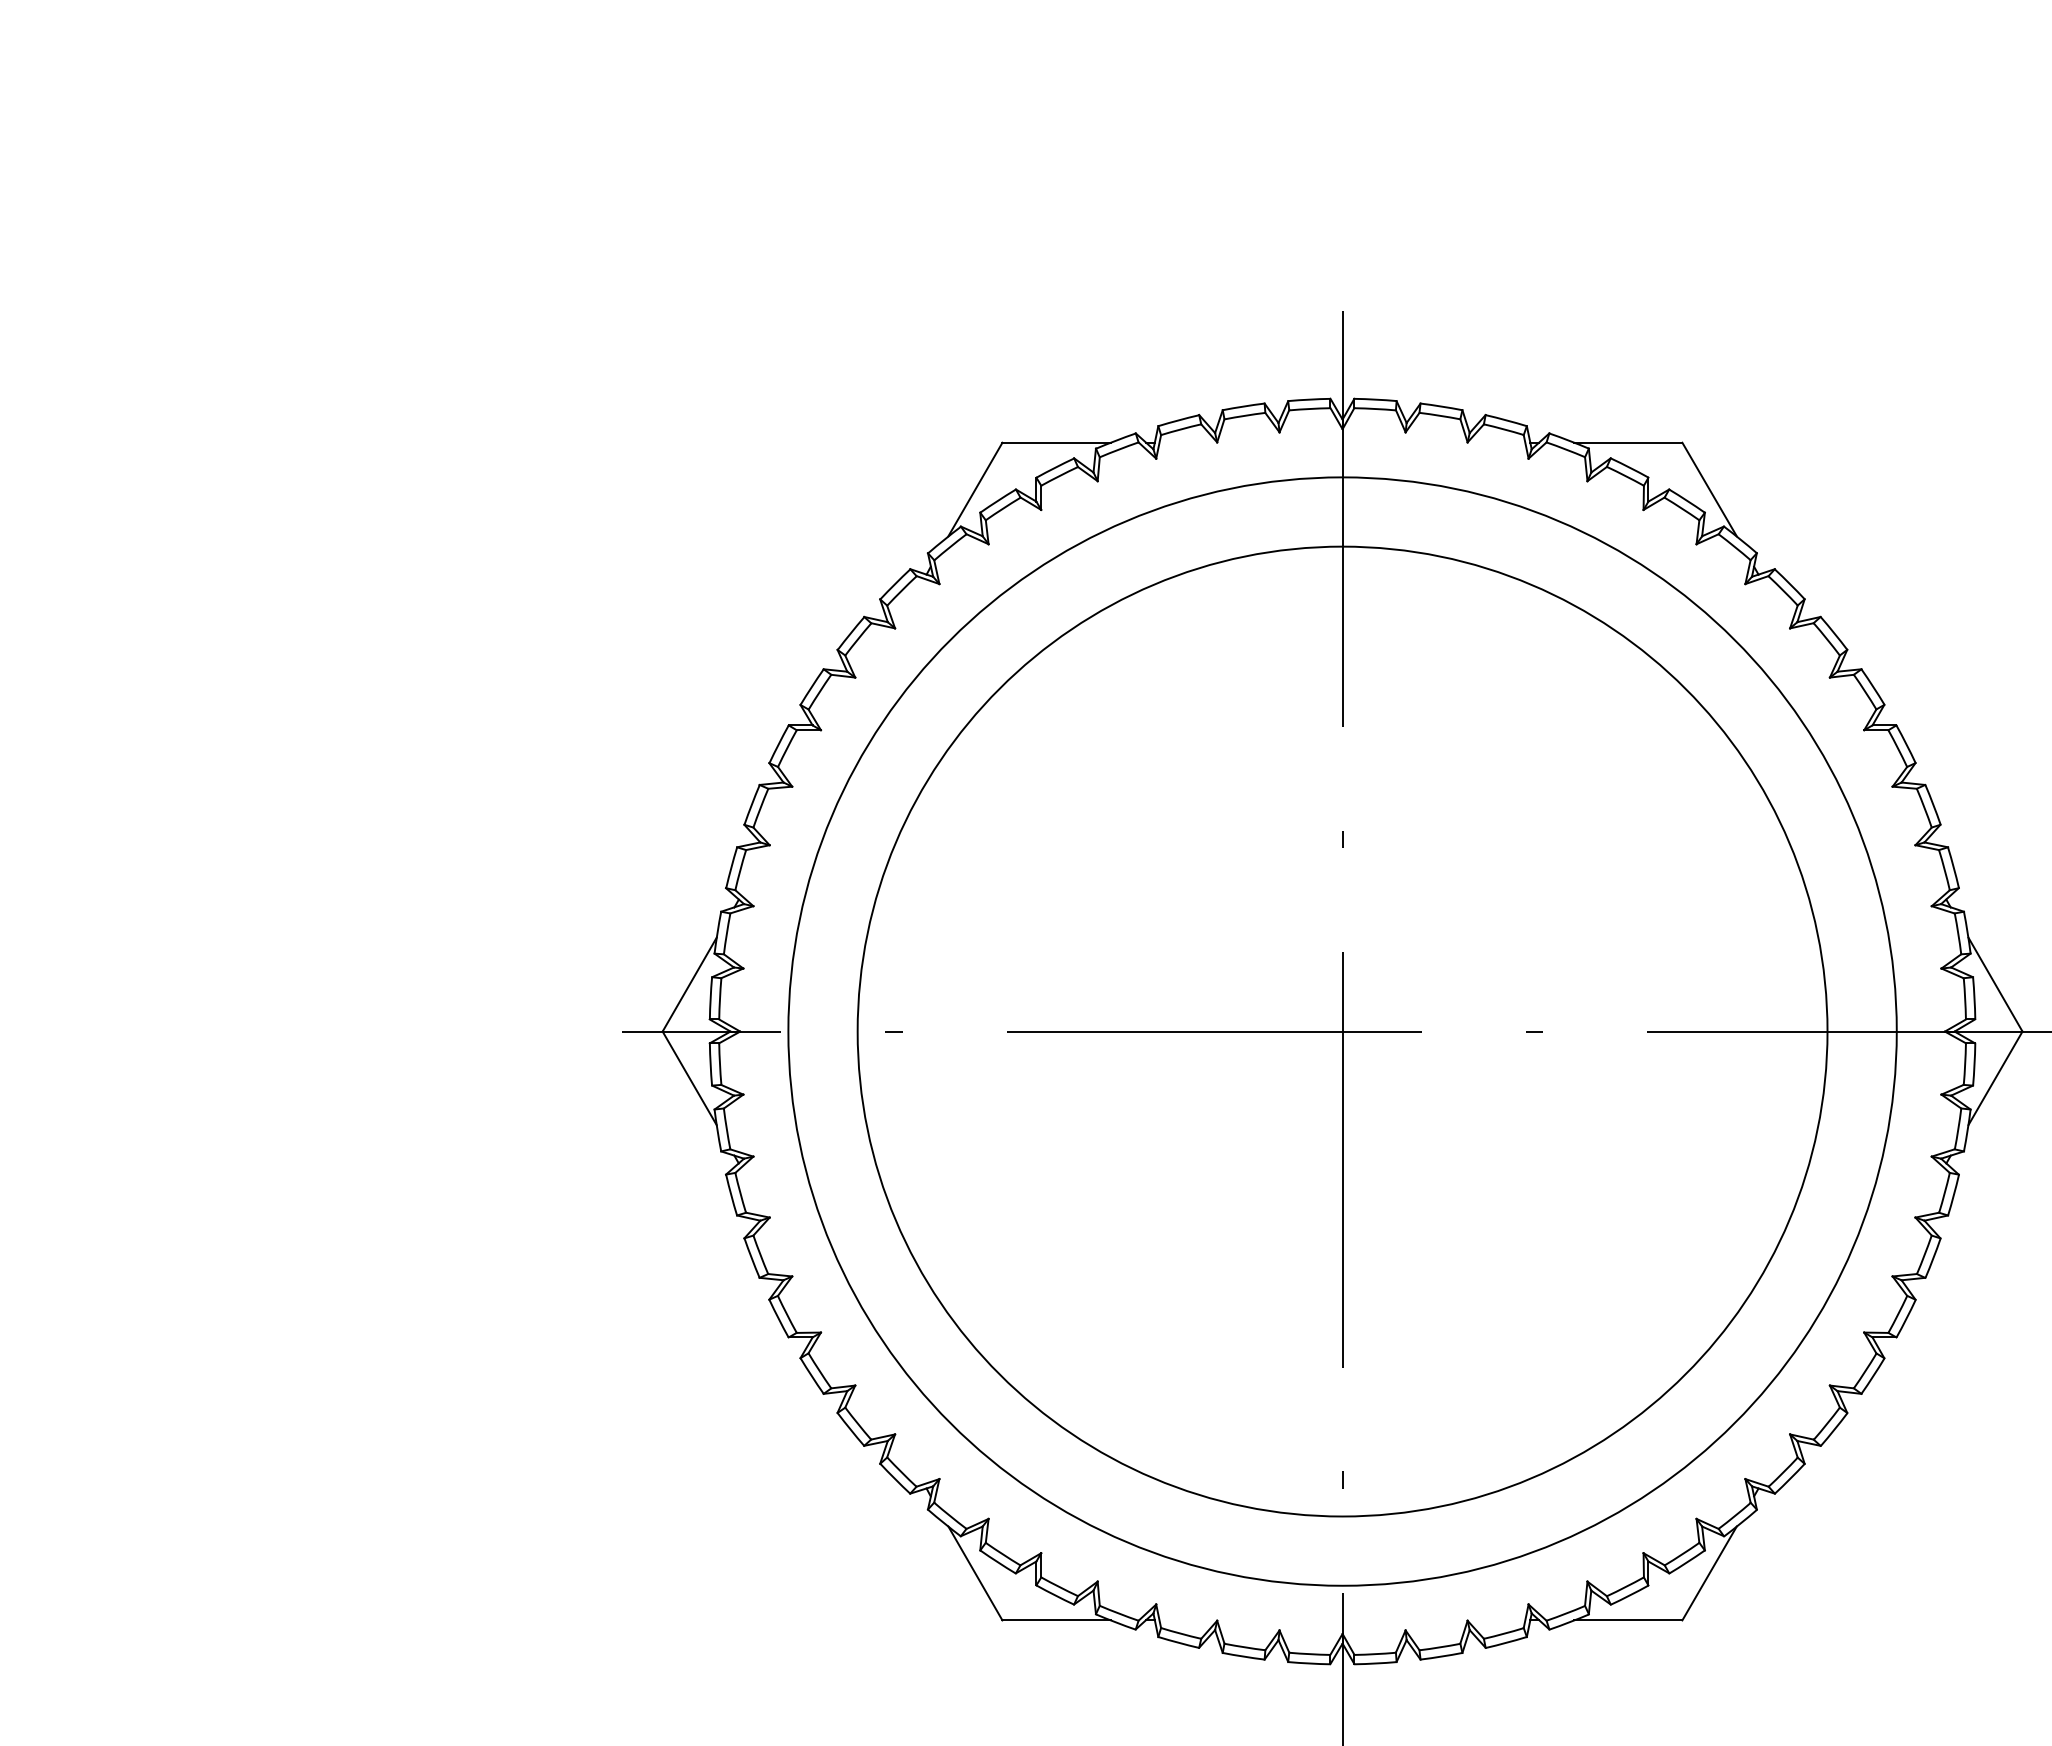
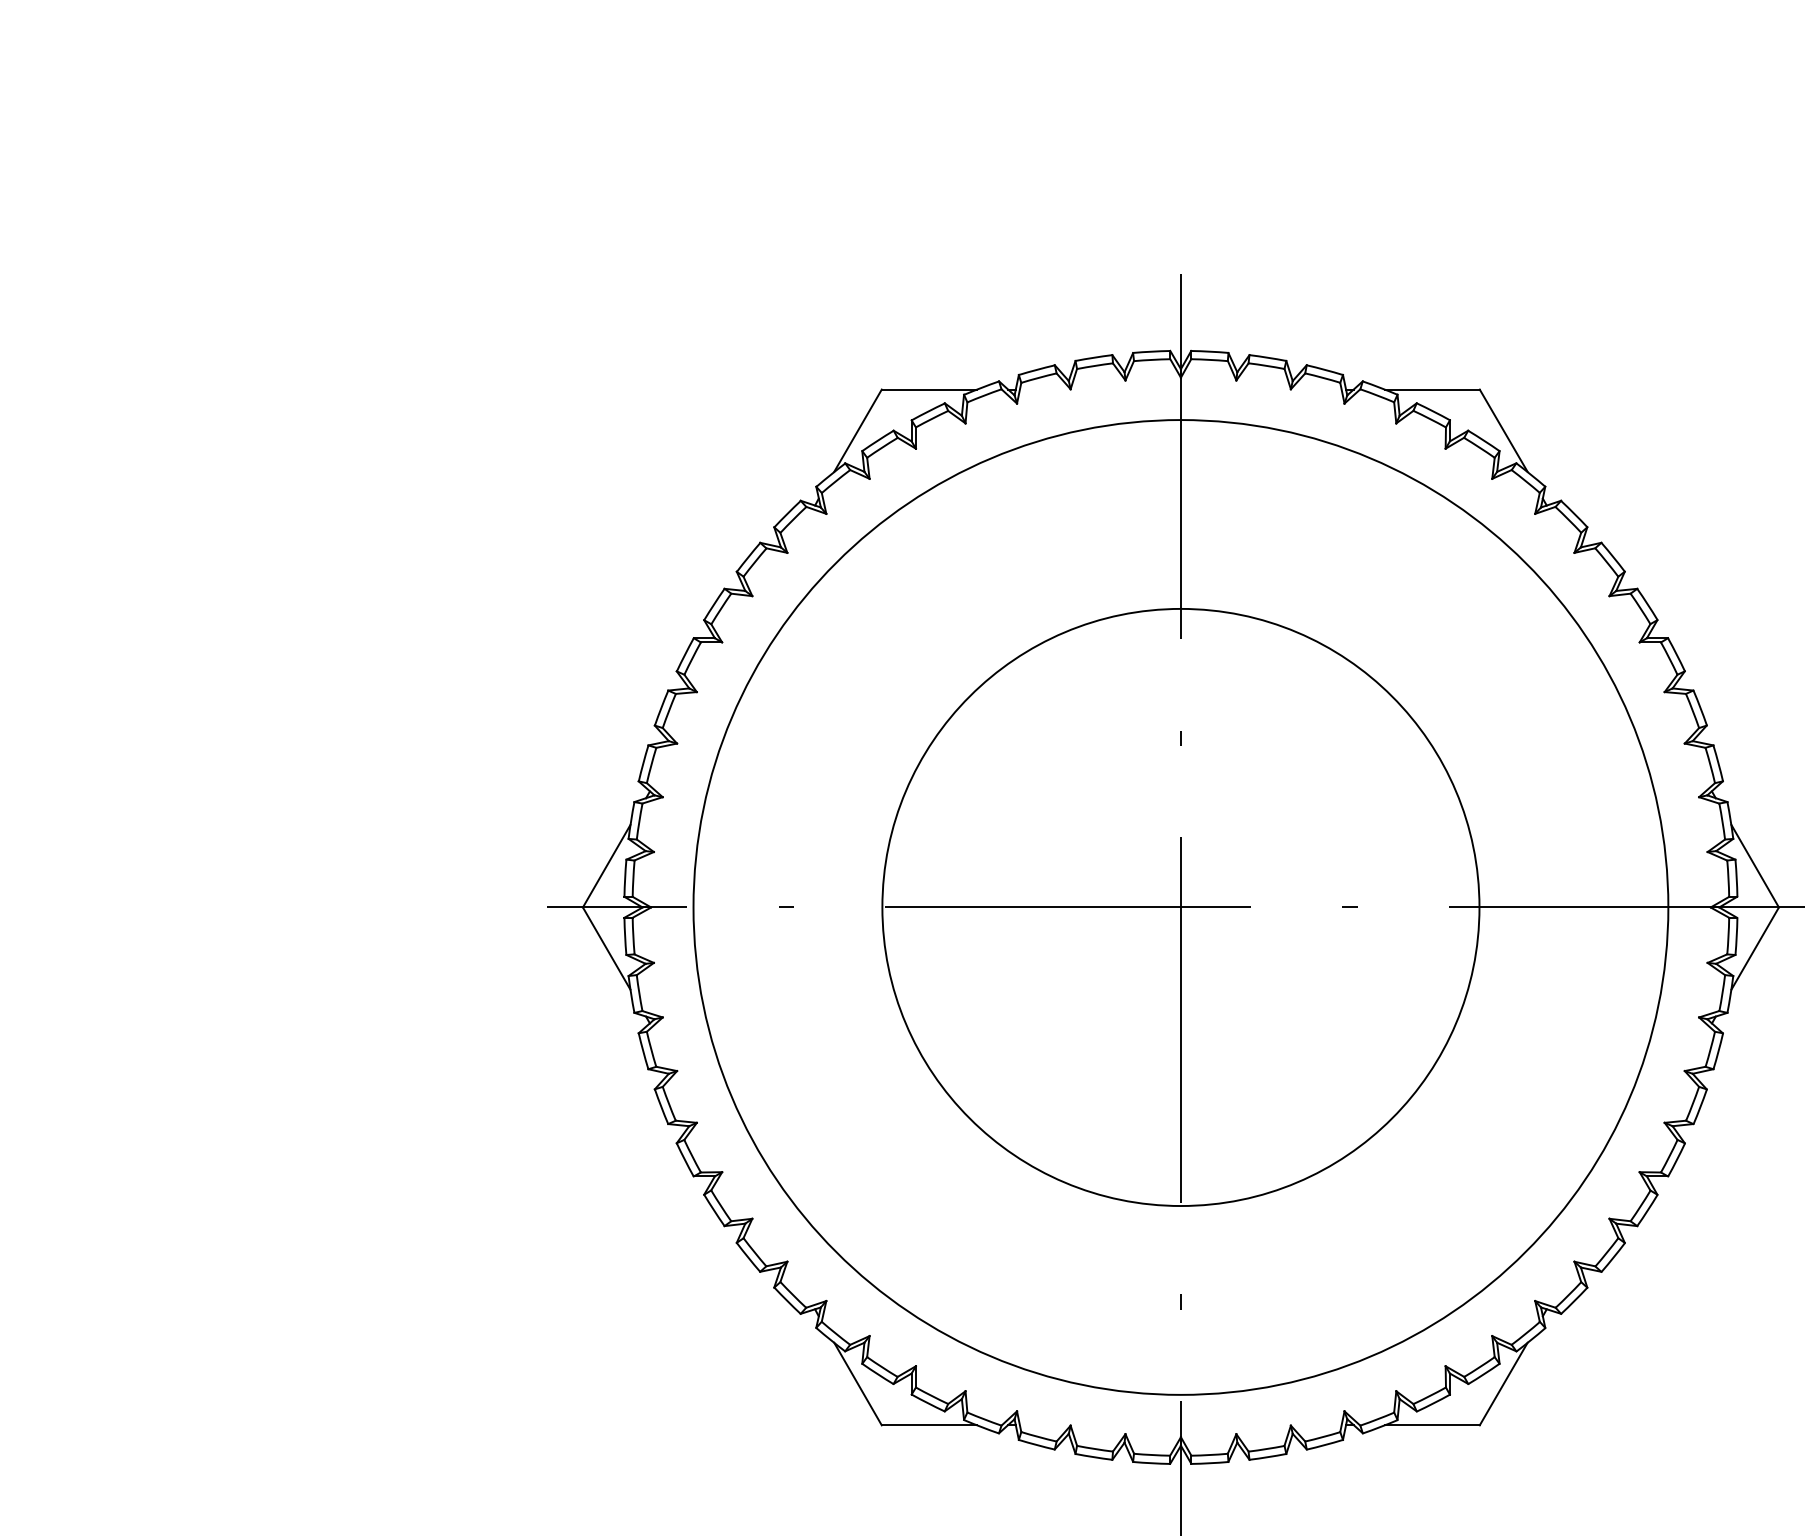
circle: (1342, 1031) -> (1180, 907), size x0.7

